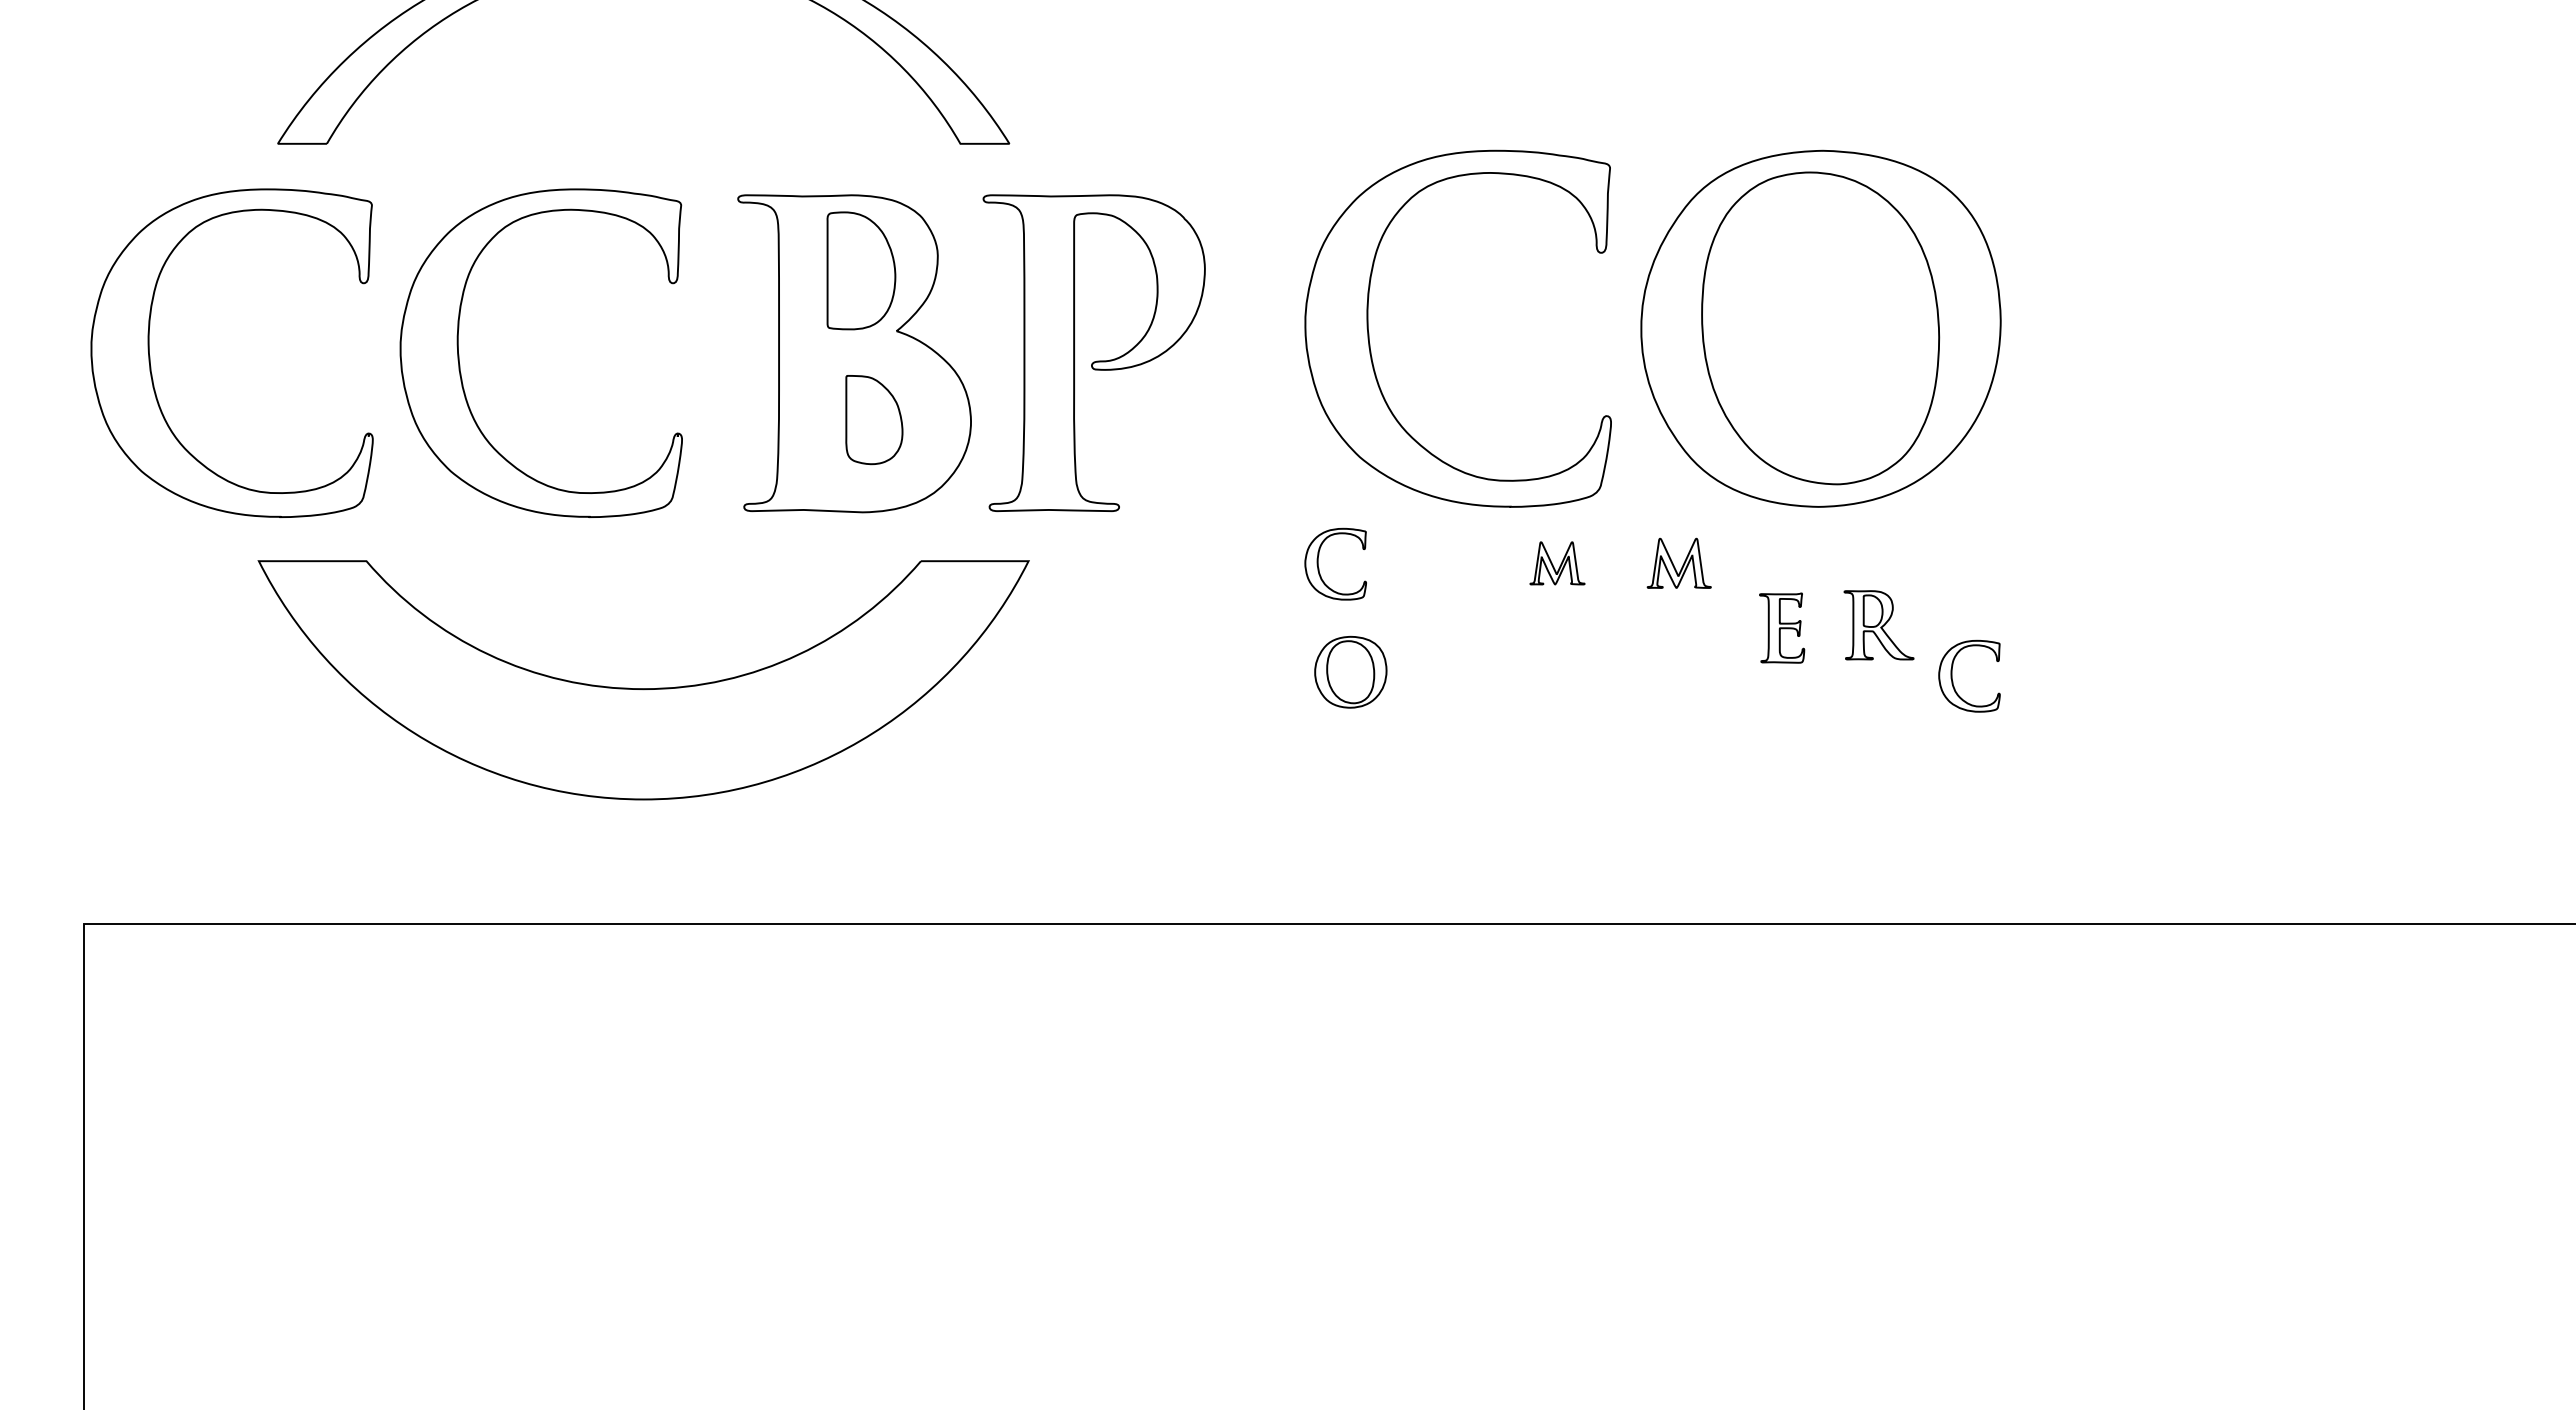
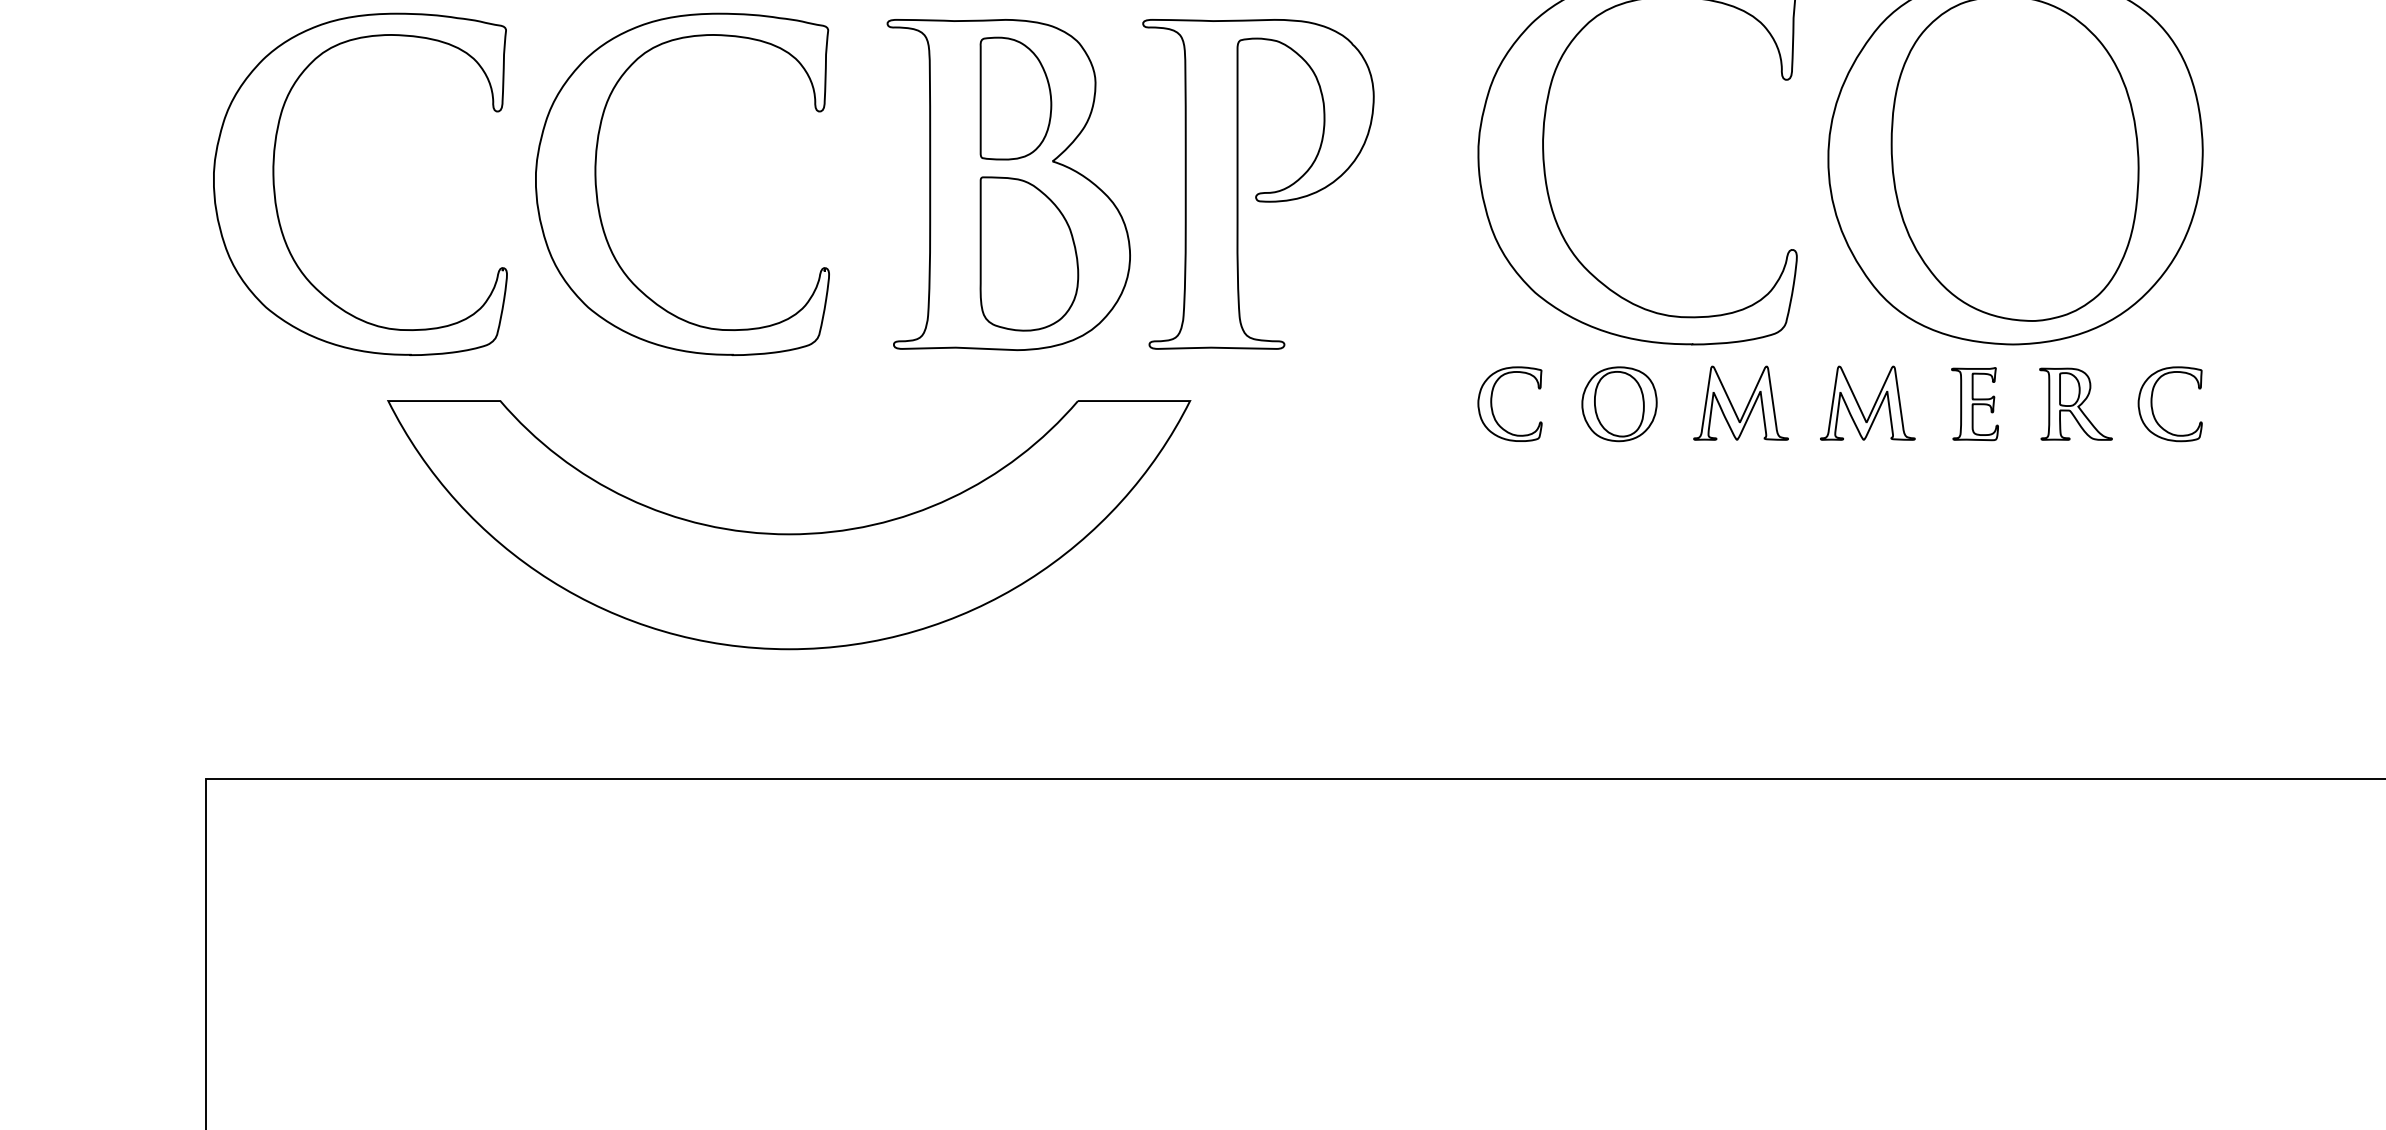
part: (874, 419) -> (1029, 253), size x1.67
part: (1557, 563) -> (1741, 403), size x1.67
part: (1679, 563) -> (1868, 403), size x1.43
part: (1878, 625) -> (2075, 404), moved
part: (1782, 627) -> (1975, 403), moved
part: (1350, 671) -> (1619, 403), moved
part: (1952, 675) -> (2152, 403), moved

